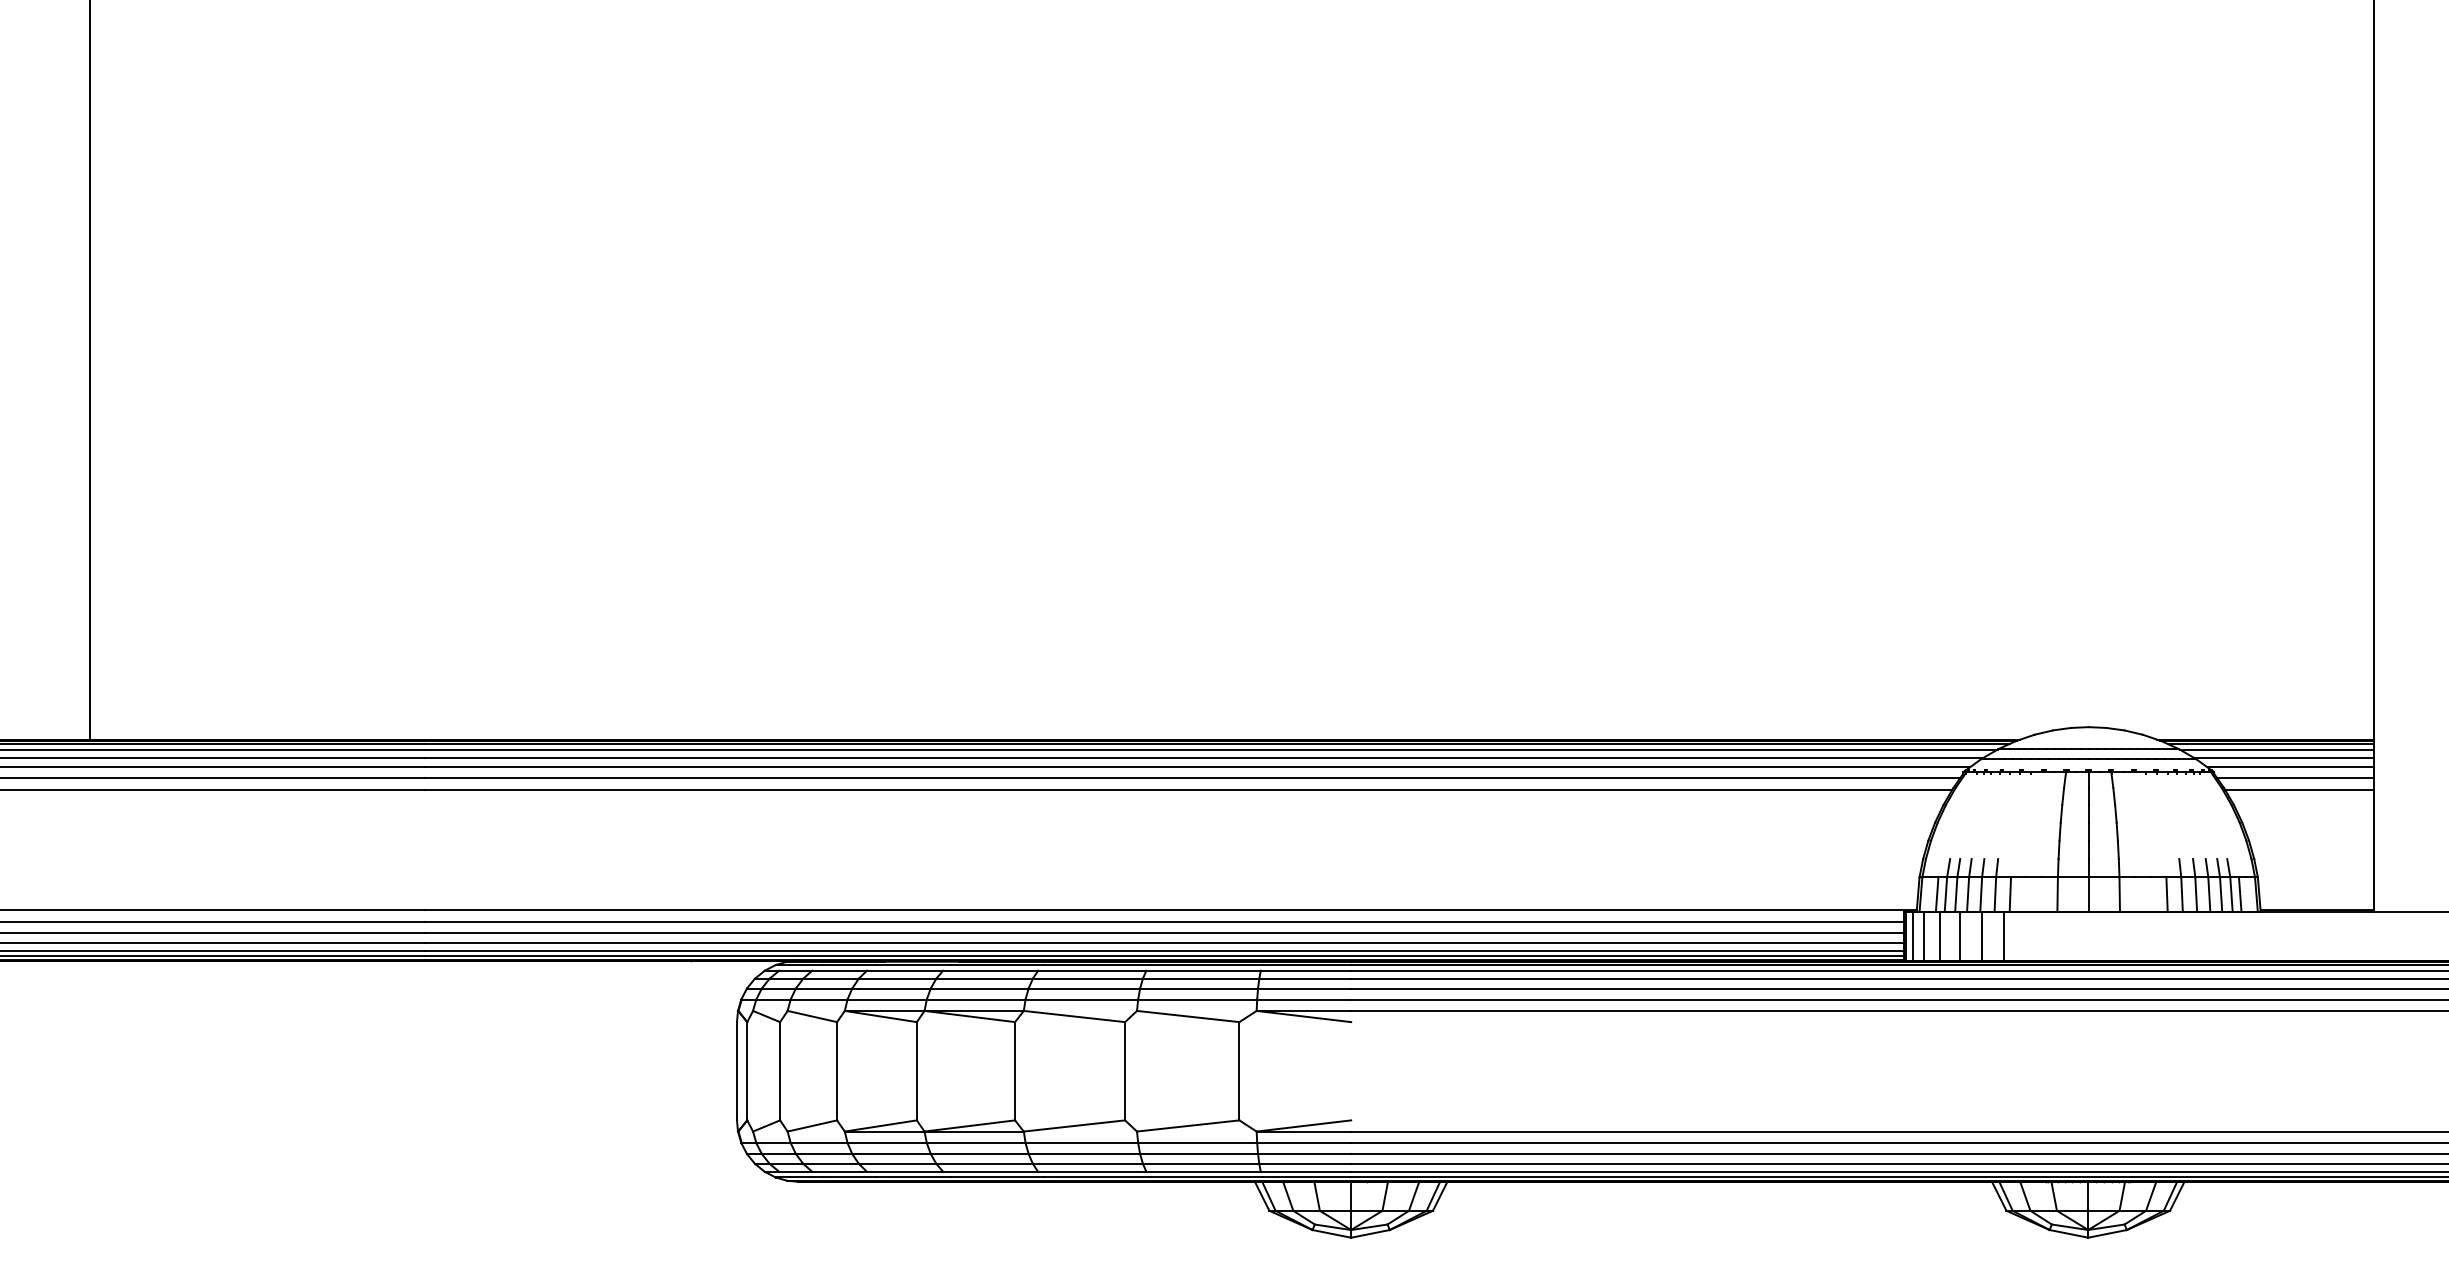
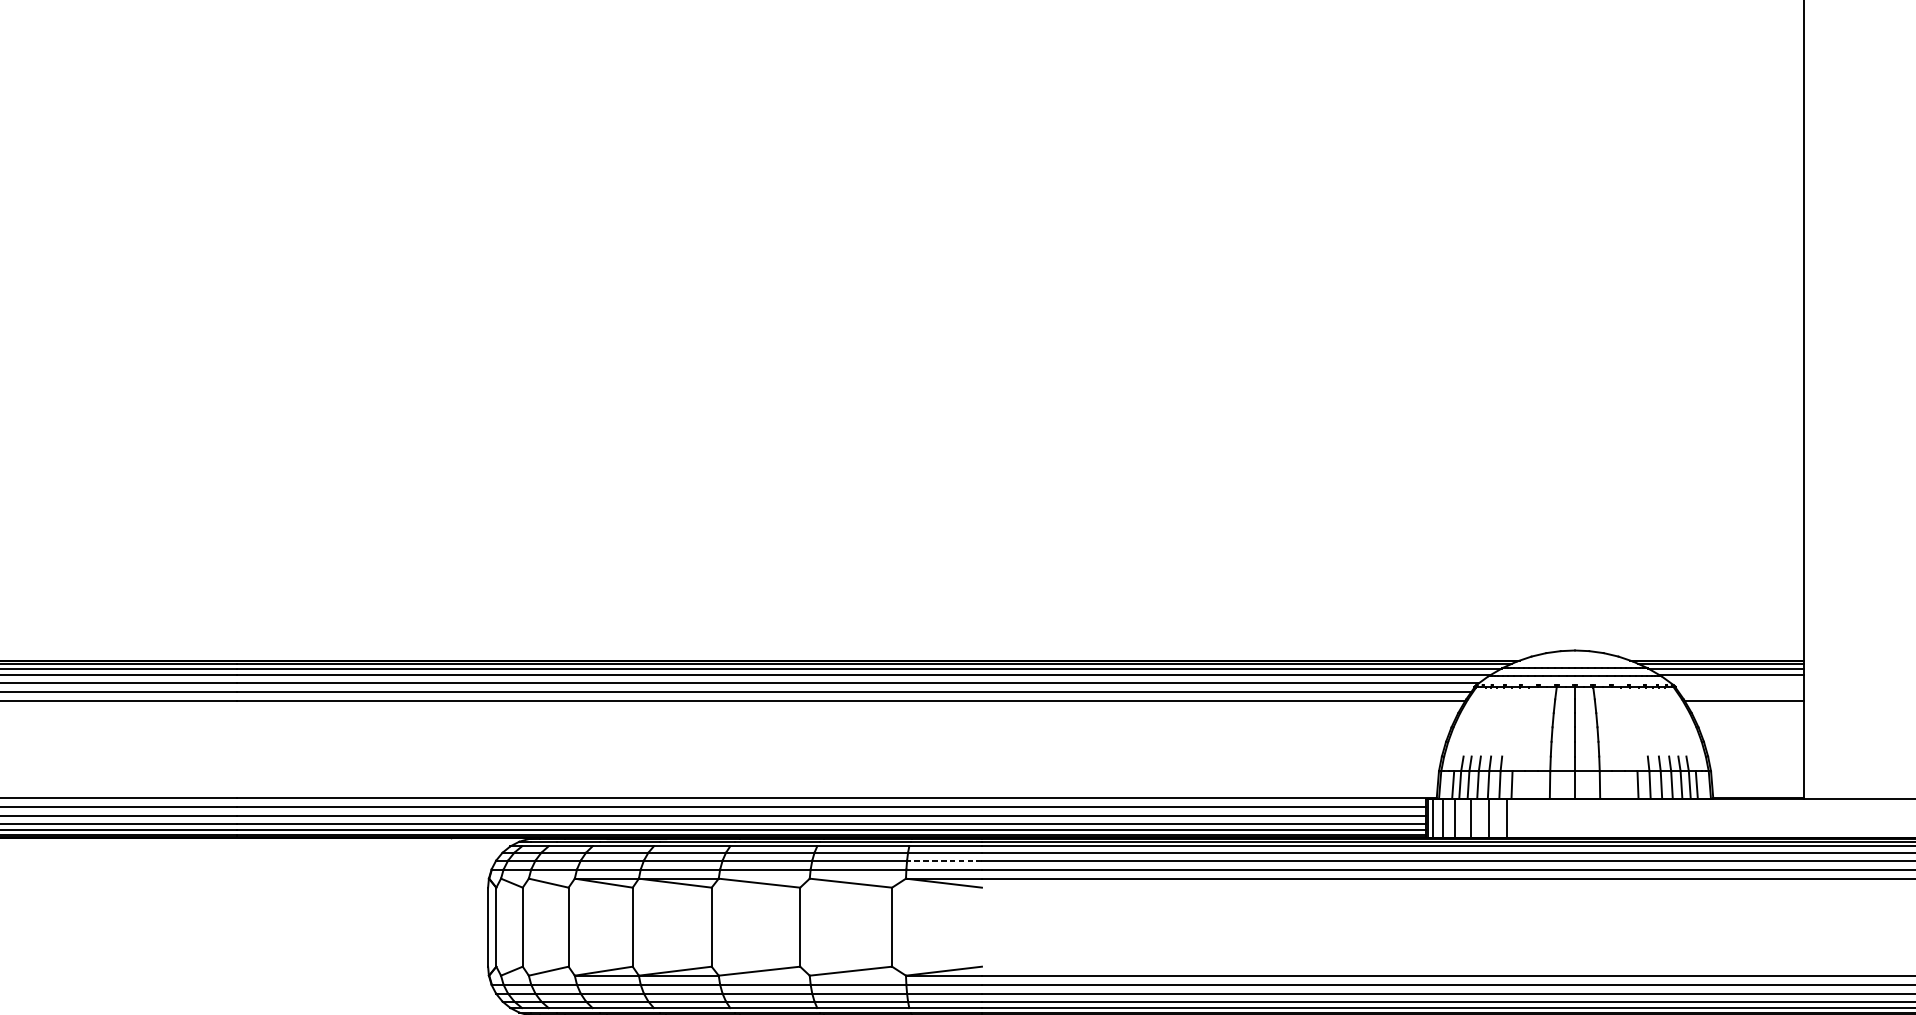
line: (2290, 767) -> (1737, 682), removed
line: (2295, 778) -> (1741, 691), removed
line: (1304, 988) -> (944, 860), solid -> dashed

